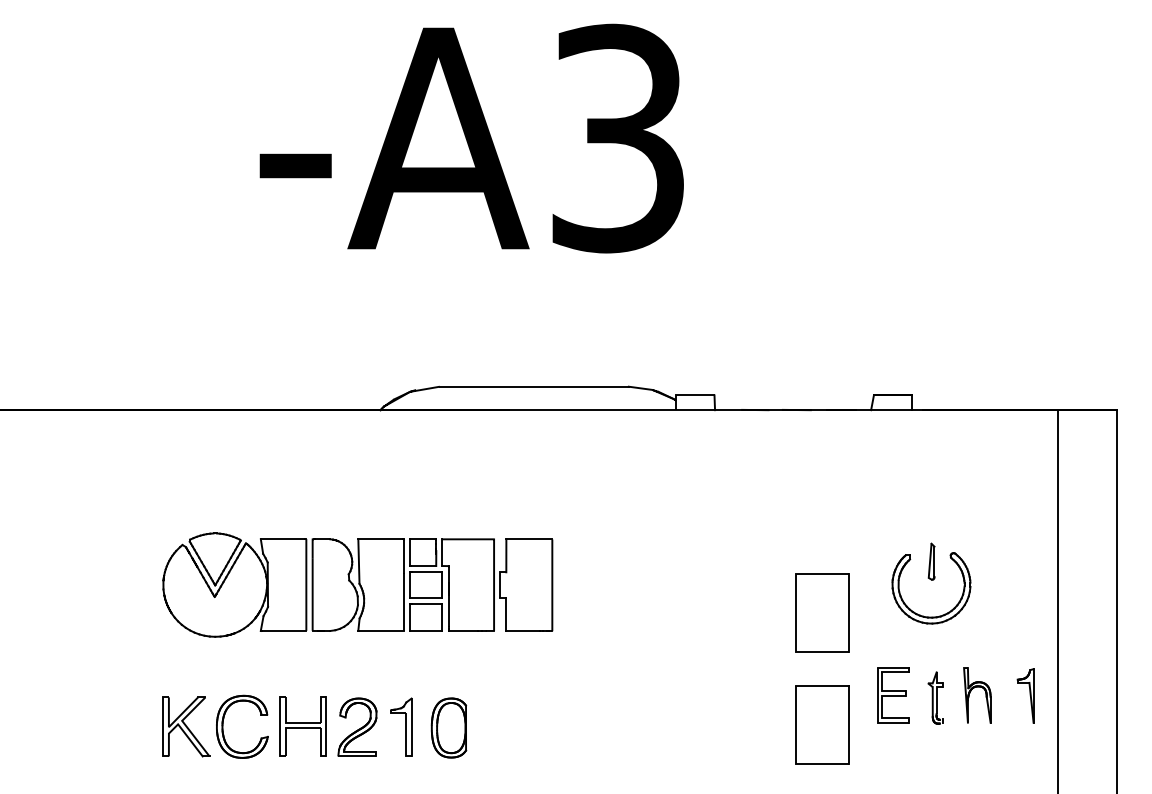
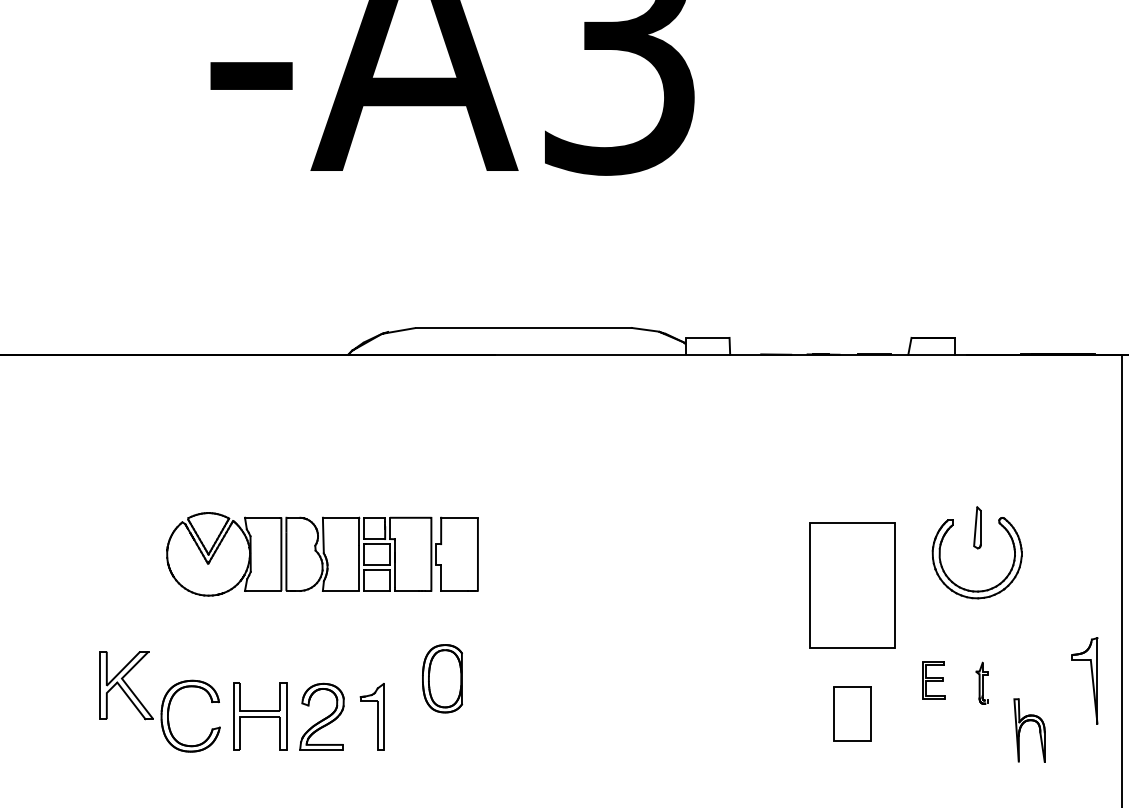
part: (357, 584) -> (322, 553), size x0.7
part: (822, 612) -> (852, 585), size x1.4
part: (971, 691) -> (1022, 726), moved
part: (893, 695) -> (933, 680), size x0.6
part: (1025, 695) -> (1084, 680), size x1.4
part: (935, 697) -> (981, 682), size x0.7
part: (822, 724) -> (852, 713), size x0.6
part: (186, 726) -> (126, 684), moved
part: (448, 727) -> (441, 678), moved

